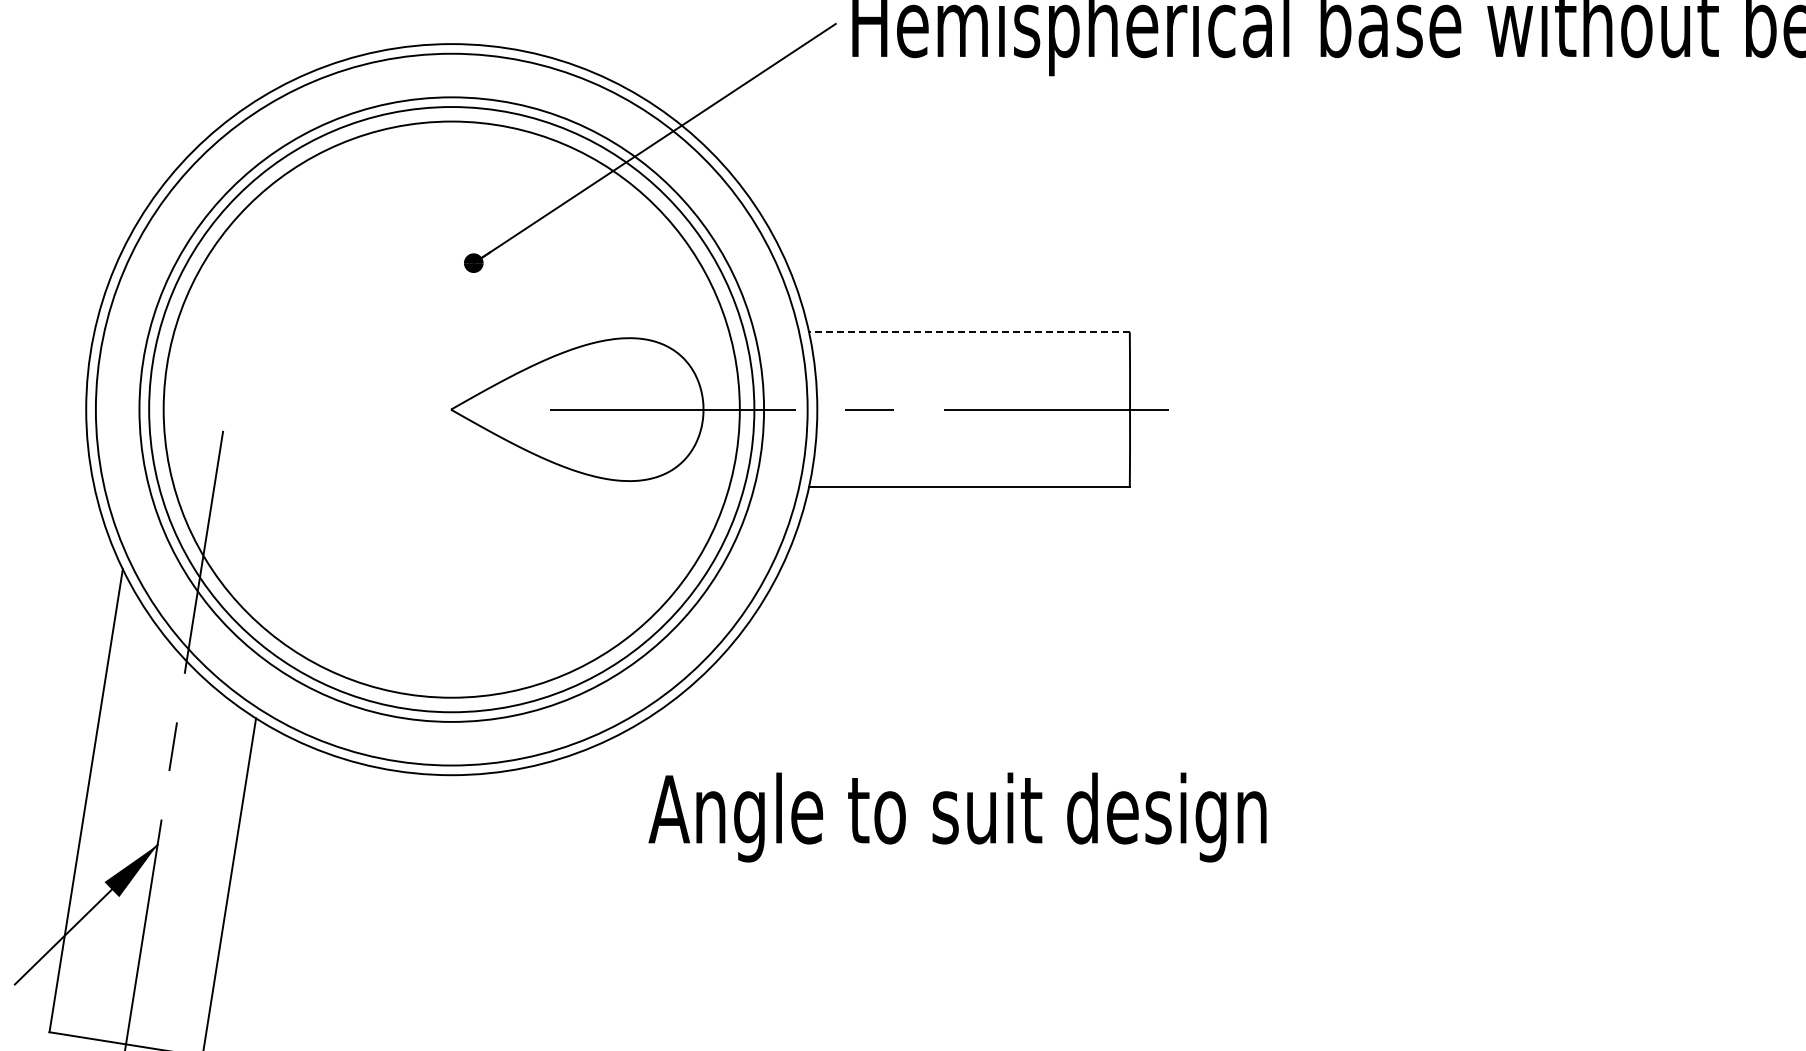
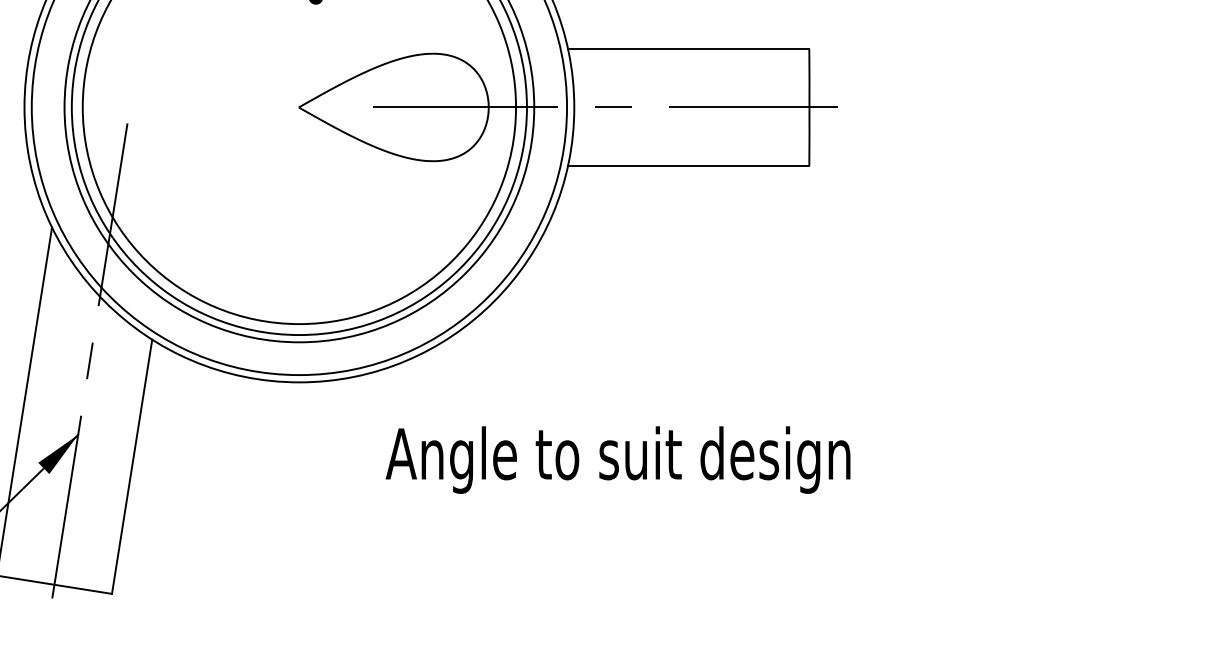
line: (968, 332) -> (687, 49), dashed -> solid
text: (957, 817) -> (618, 460), moved

